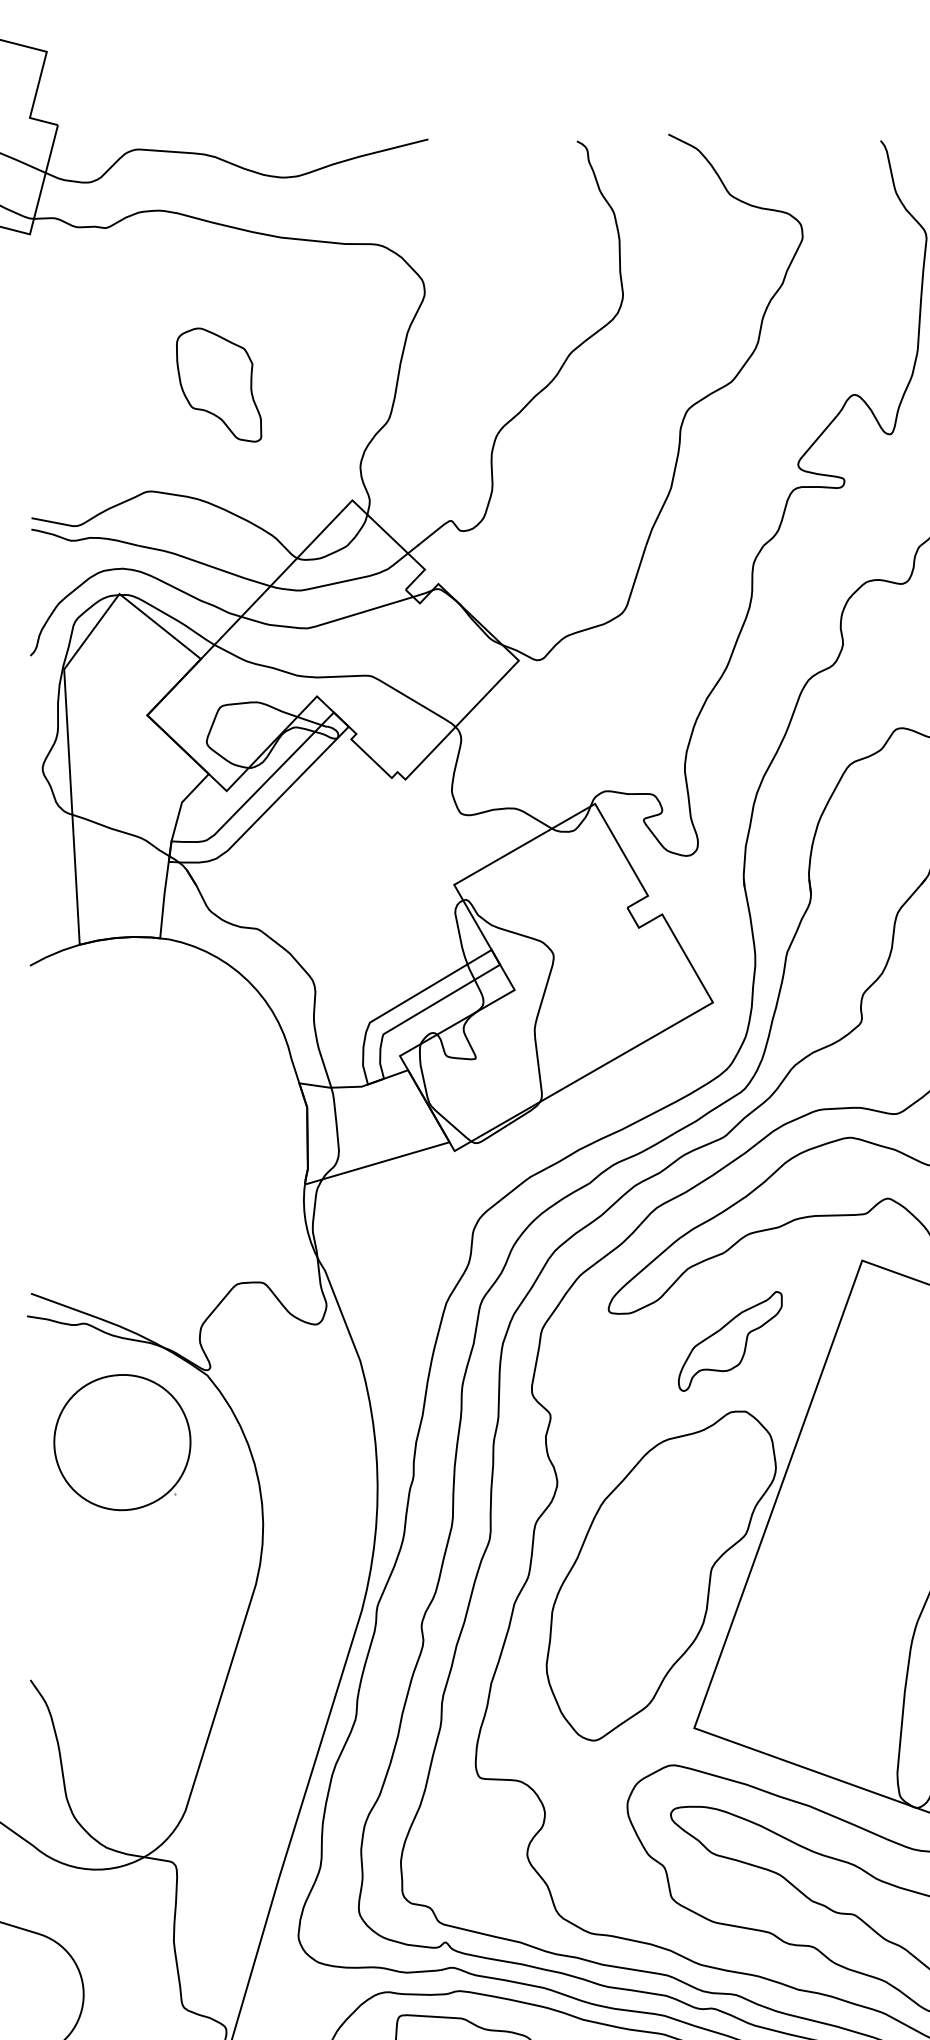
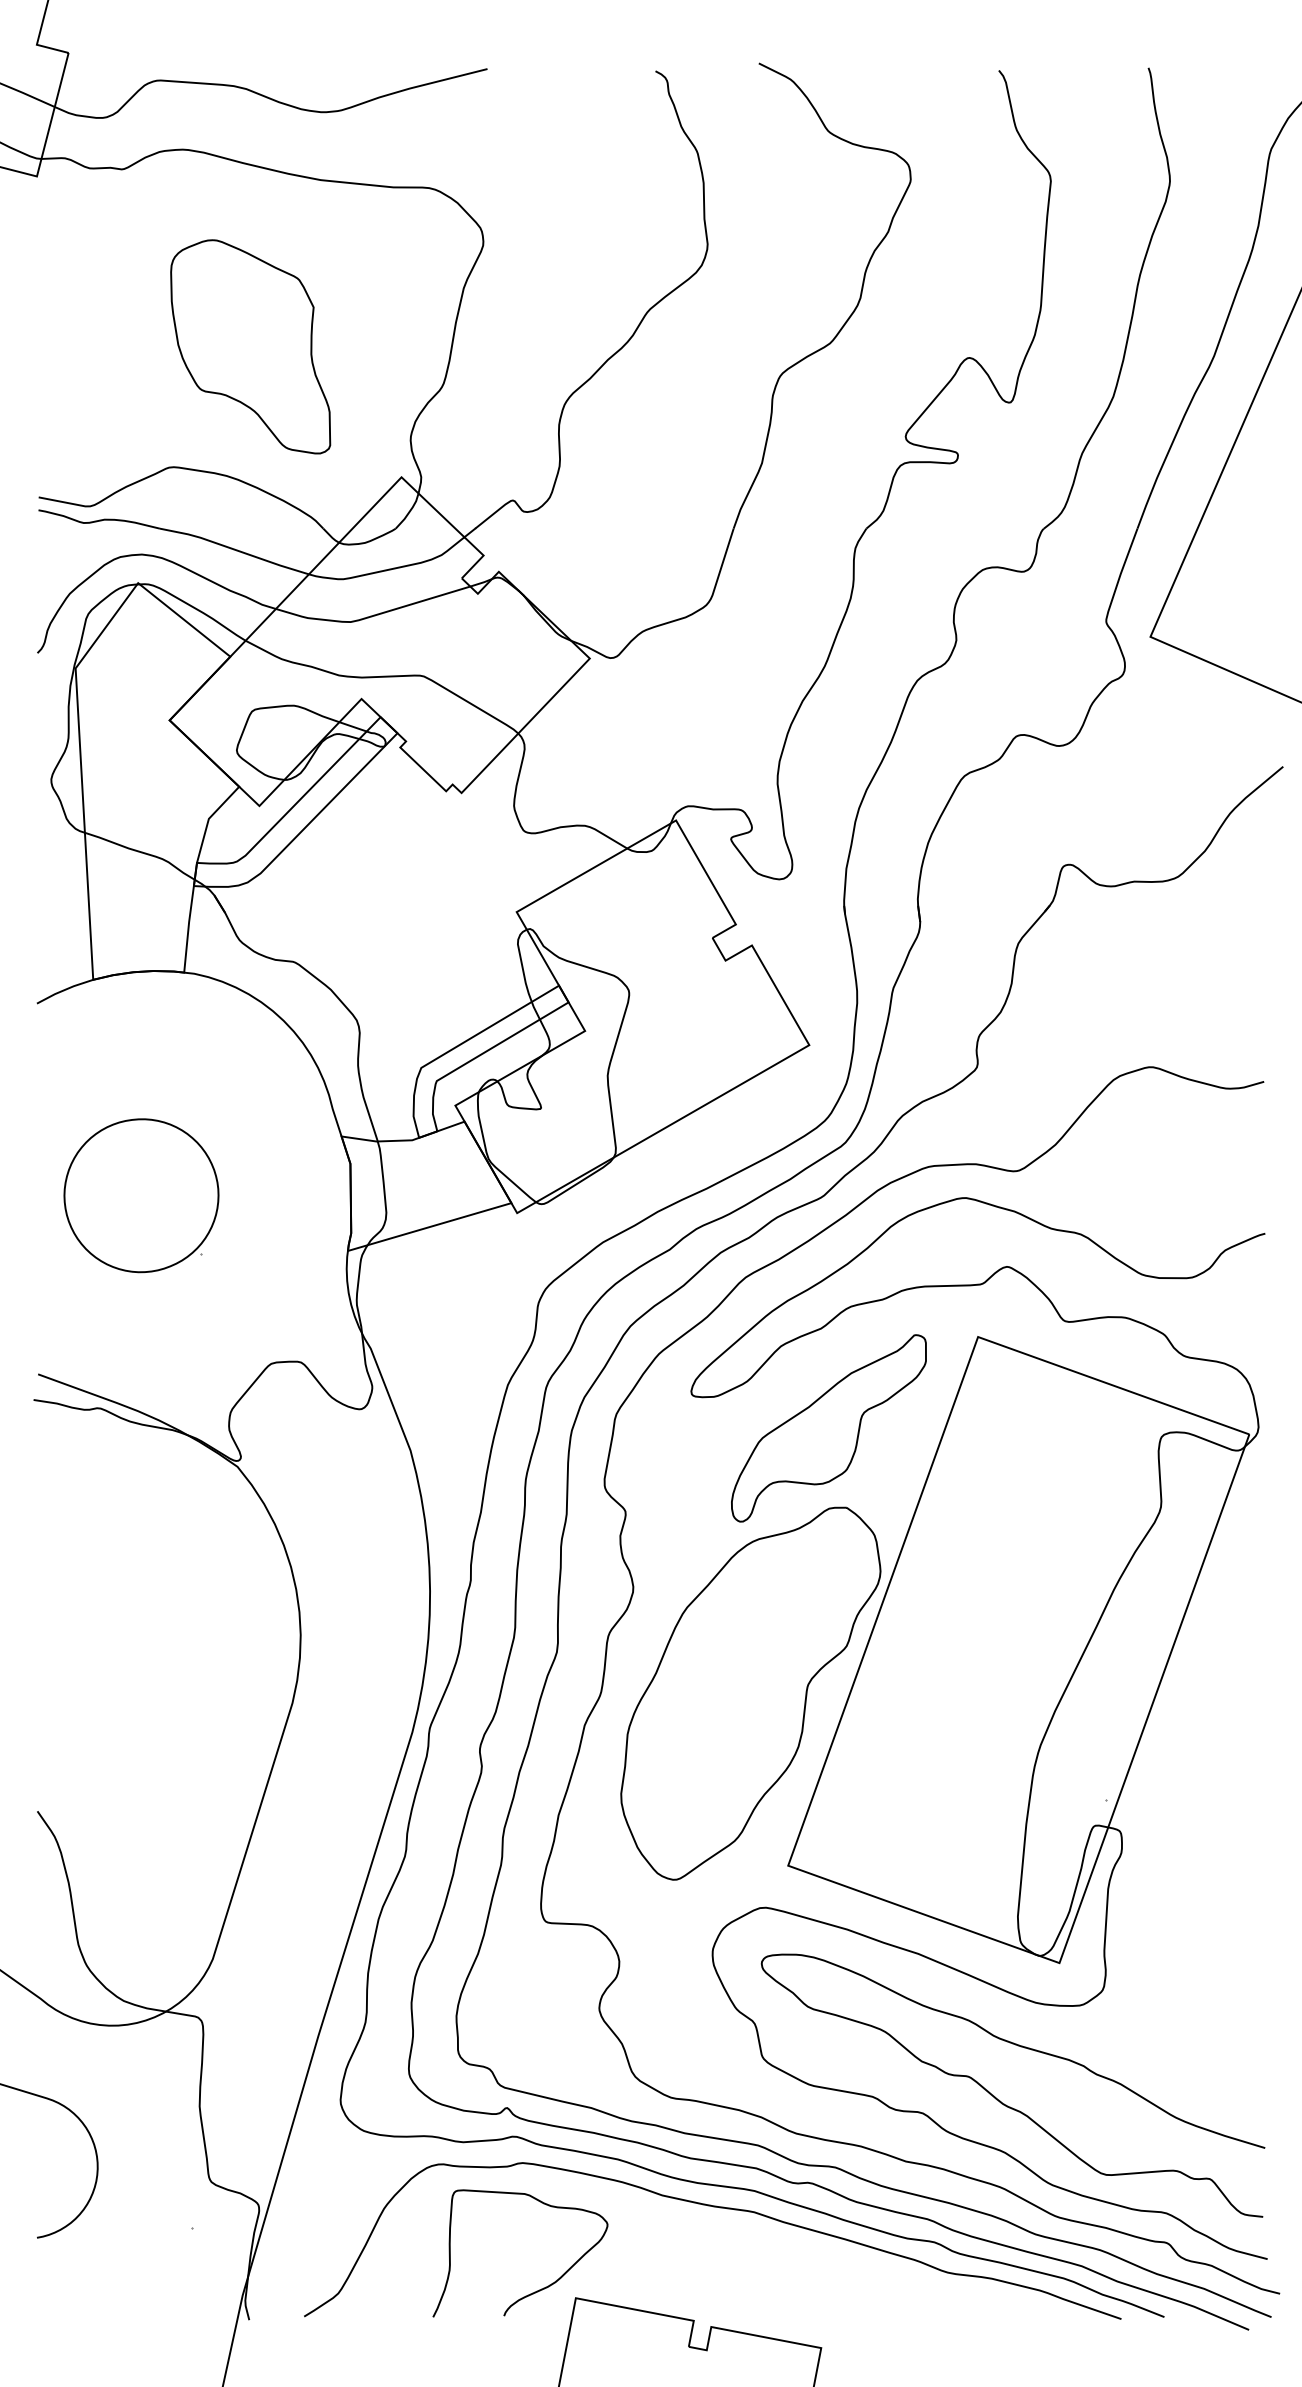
part: (218, 384) -> (250, 346), size x1.67
part: (729, 1341) -> (828, 1428), size x1.67
part: (122, 1442) -> (141, 1195), moved

